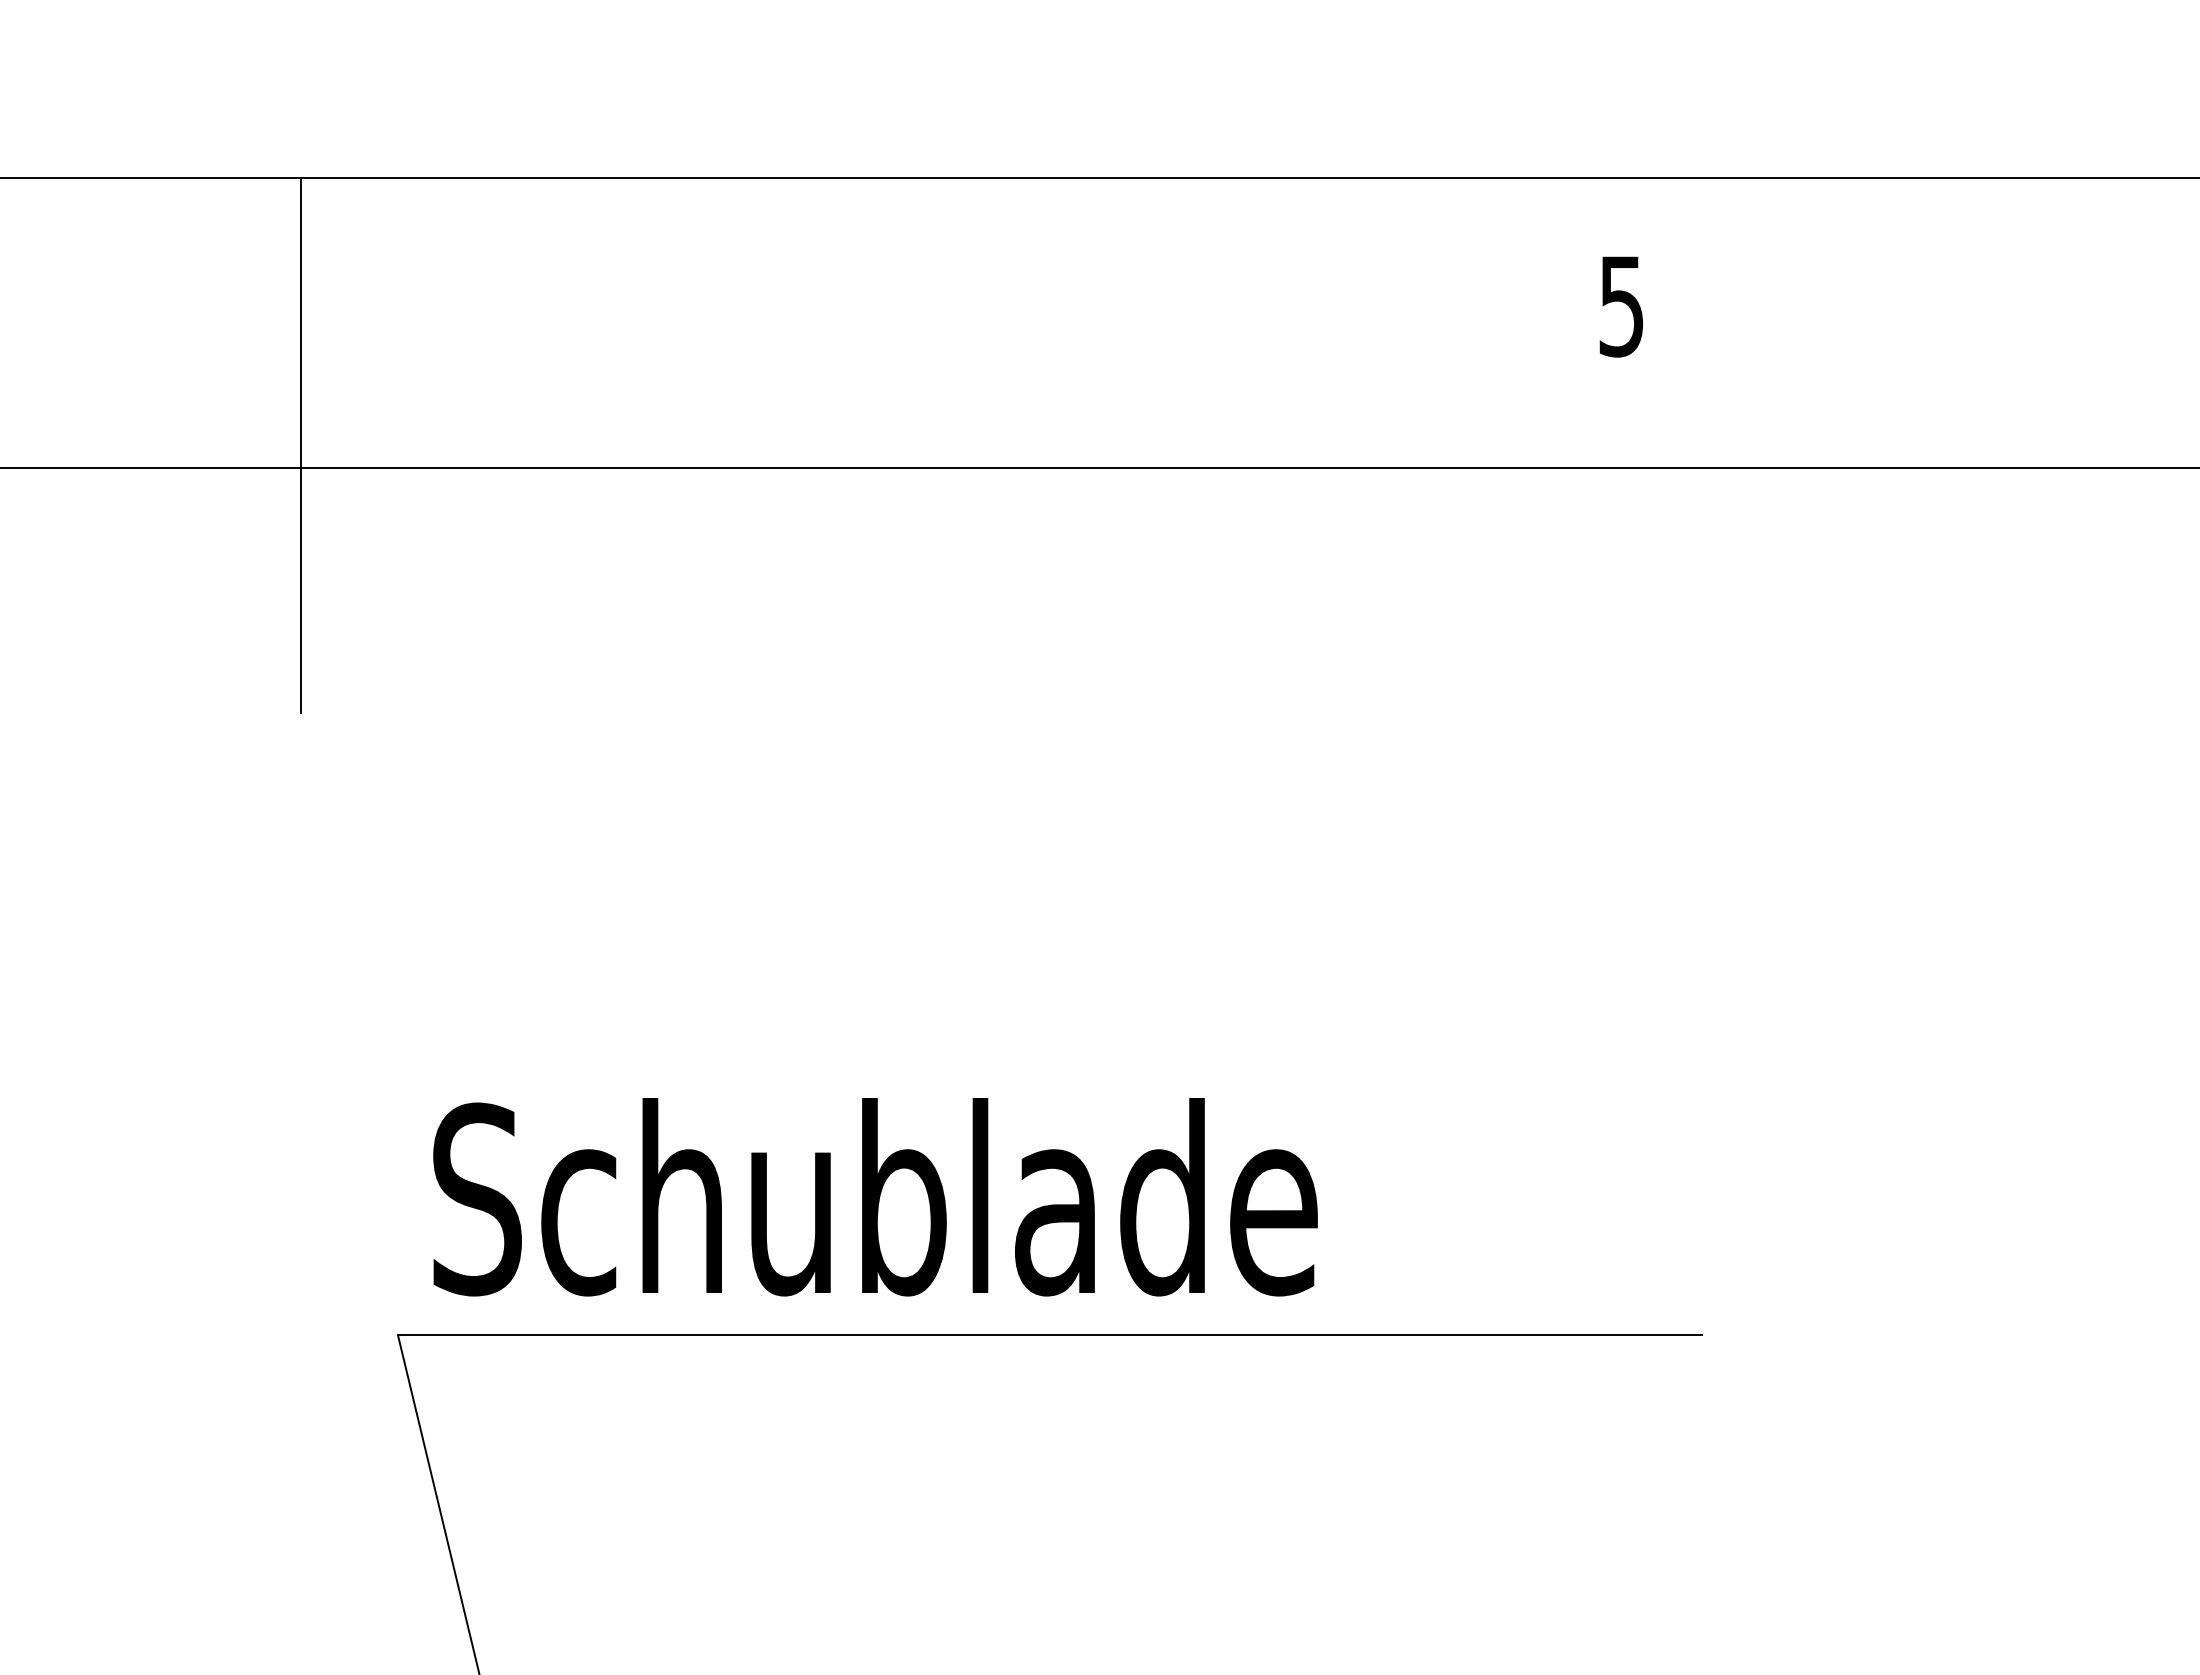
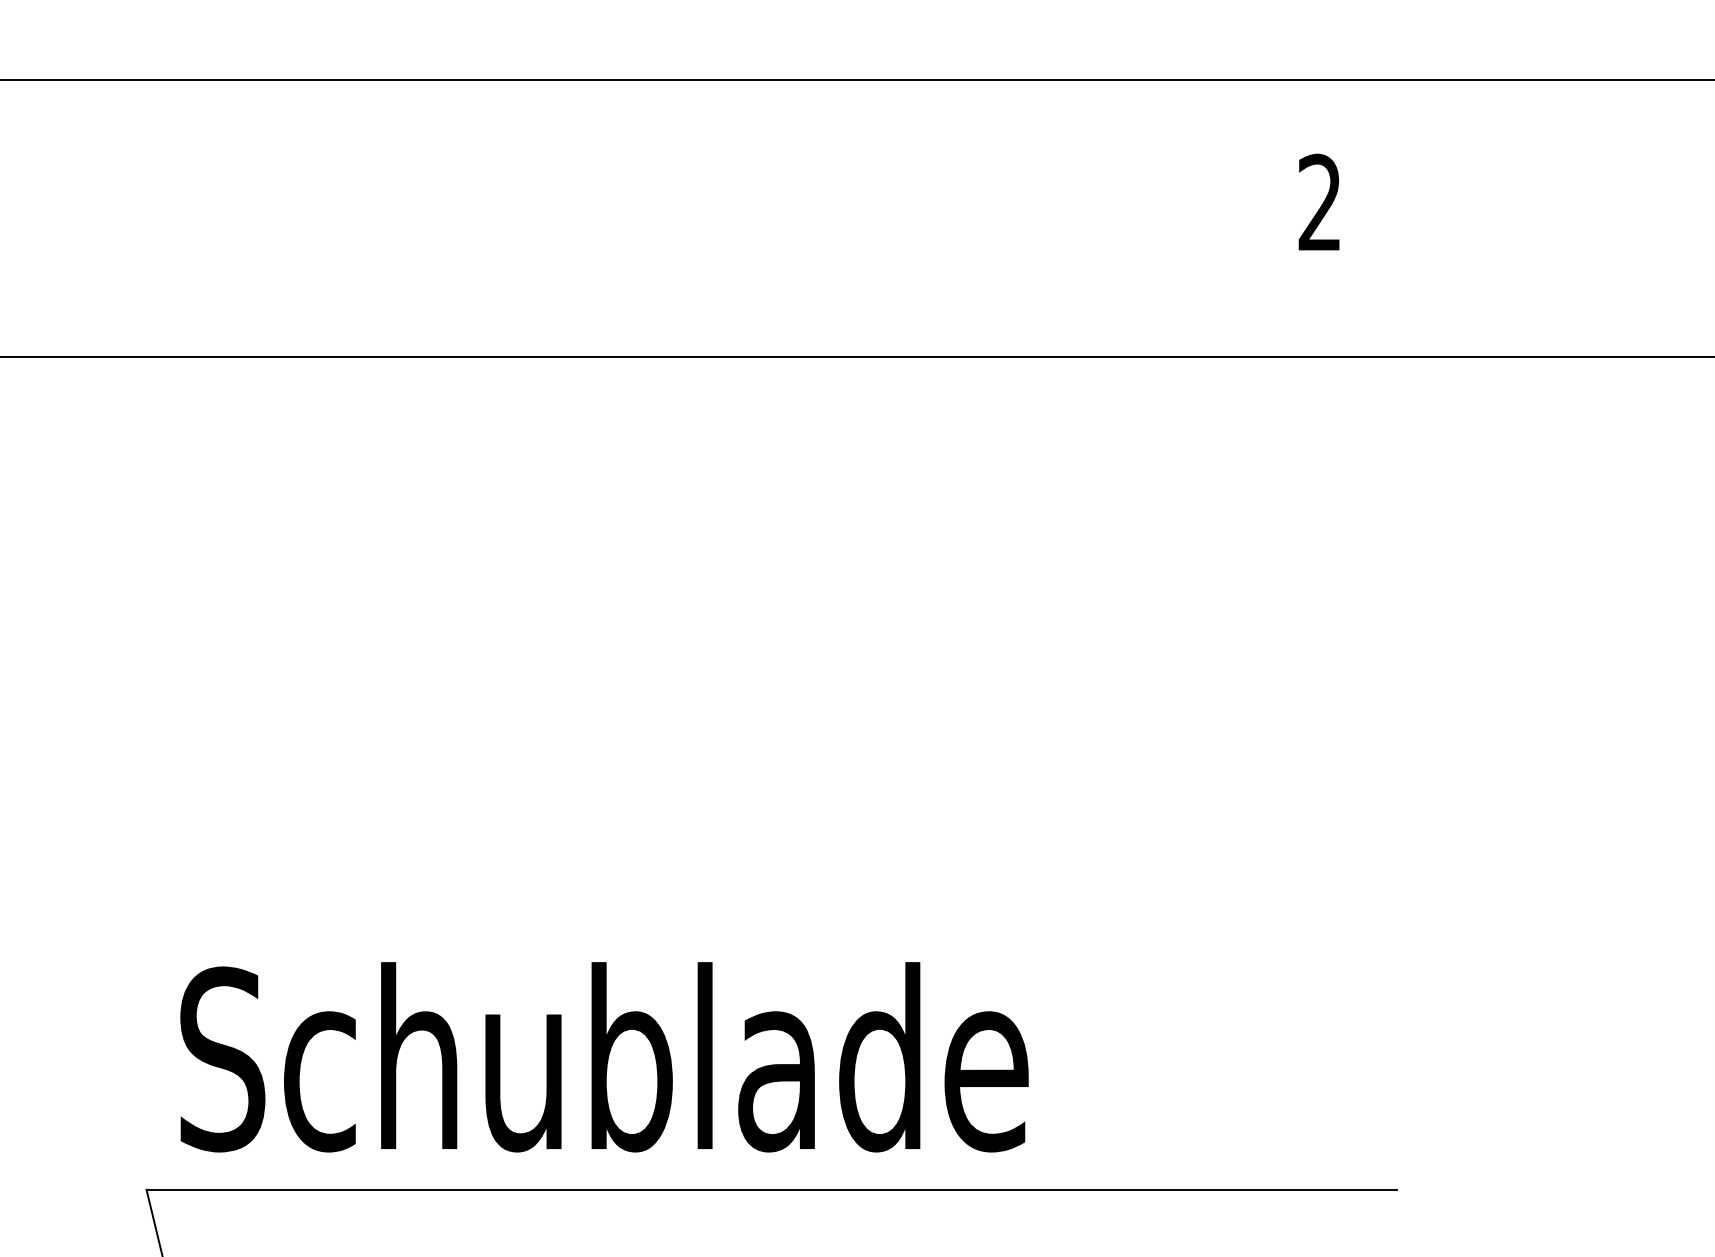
text: (1621, 306) -> (1319, 203), 5 -> 2
line: (301, 445) -> (54, 336), removed

